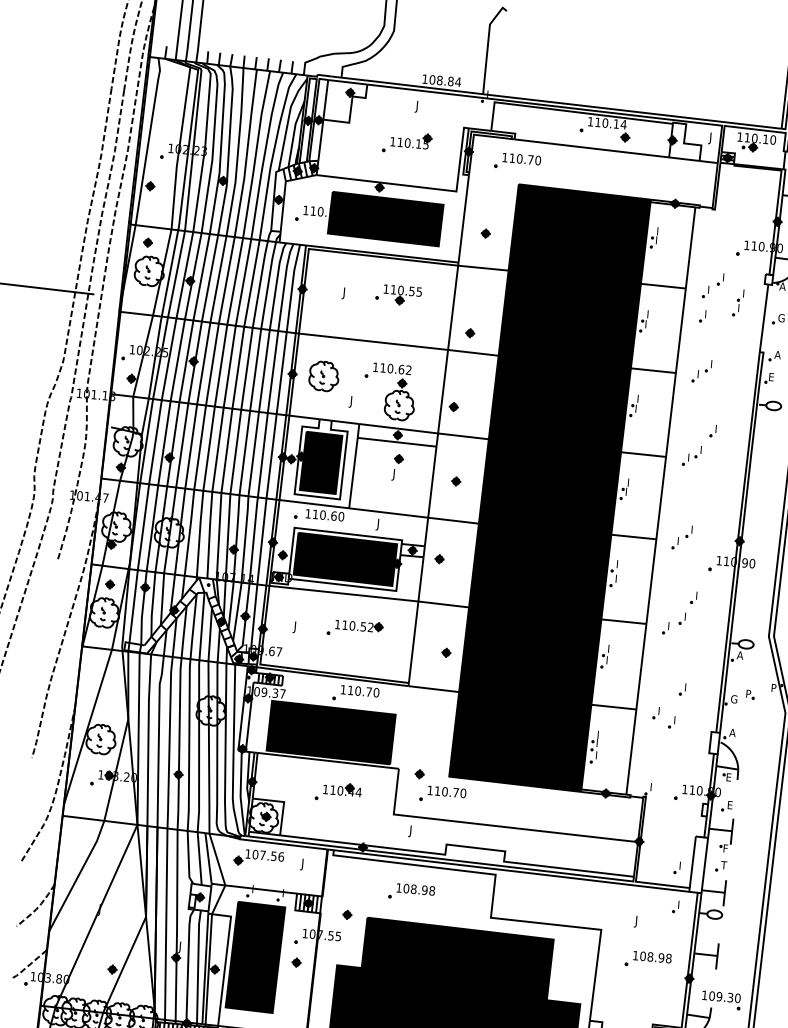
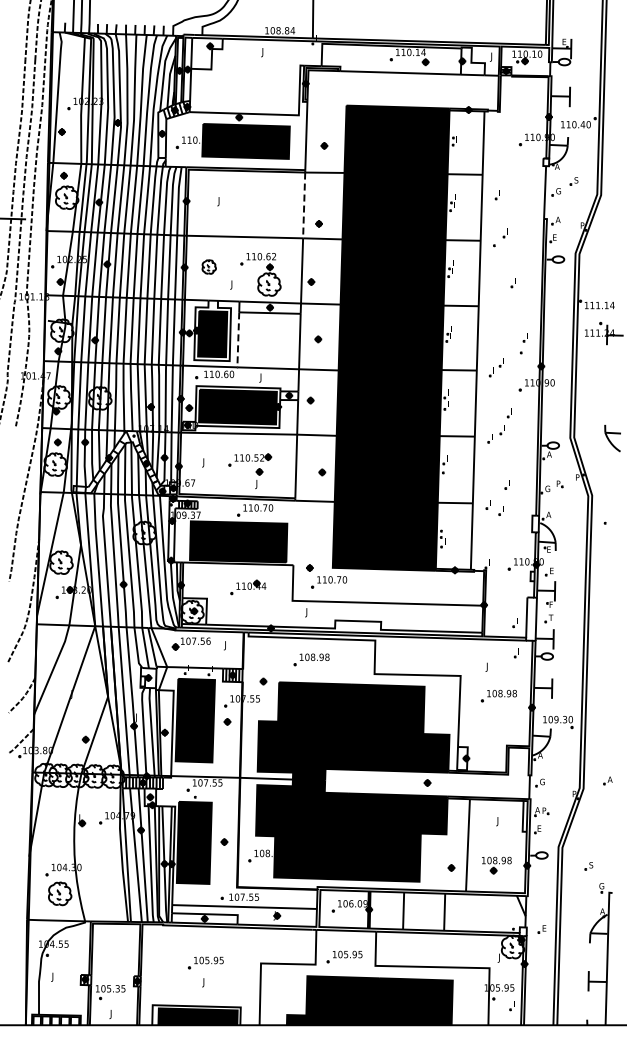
part: (407, 143) -> (257, 81), removed
part: (518, 162) -> (344, 88), removed
part: (710, 290) -> (501, 174), removed
part: (397, 295) -> (260, 199), removed
part: (737, 303) -> (523, 343), moved
line: (453, 307) -> (304, 205), solid -> dashed
part: (324, 375) -> (209, 266), size x0.6
part: (691, 455) -> (498, 303), removed
part: (398, 467) -> (259, 478), moved
line: (353, 472) -> (238, 339), solid -> dashed

